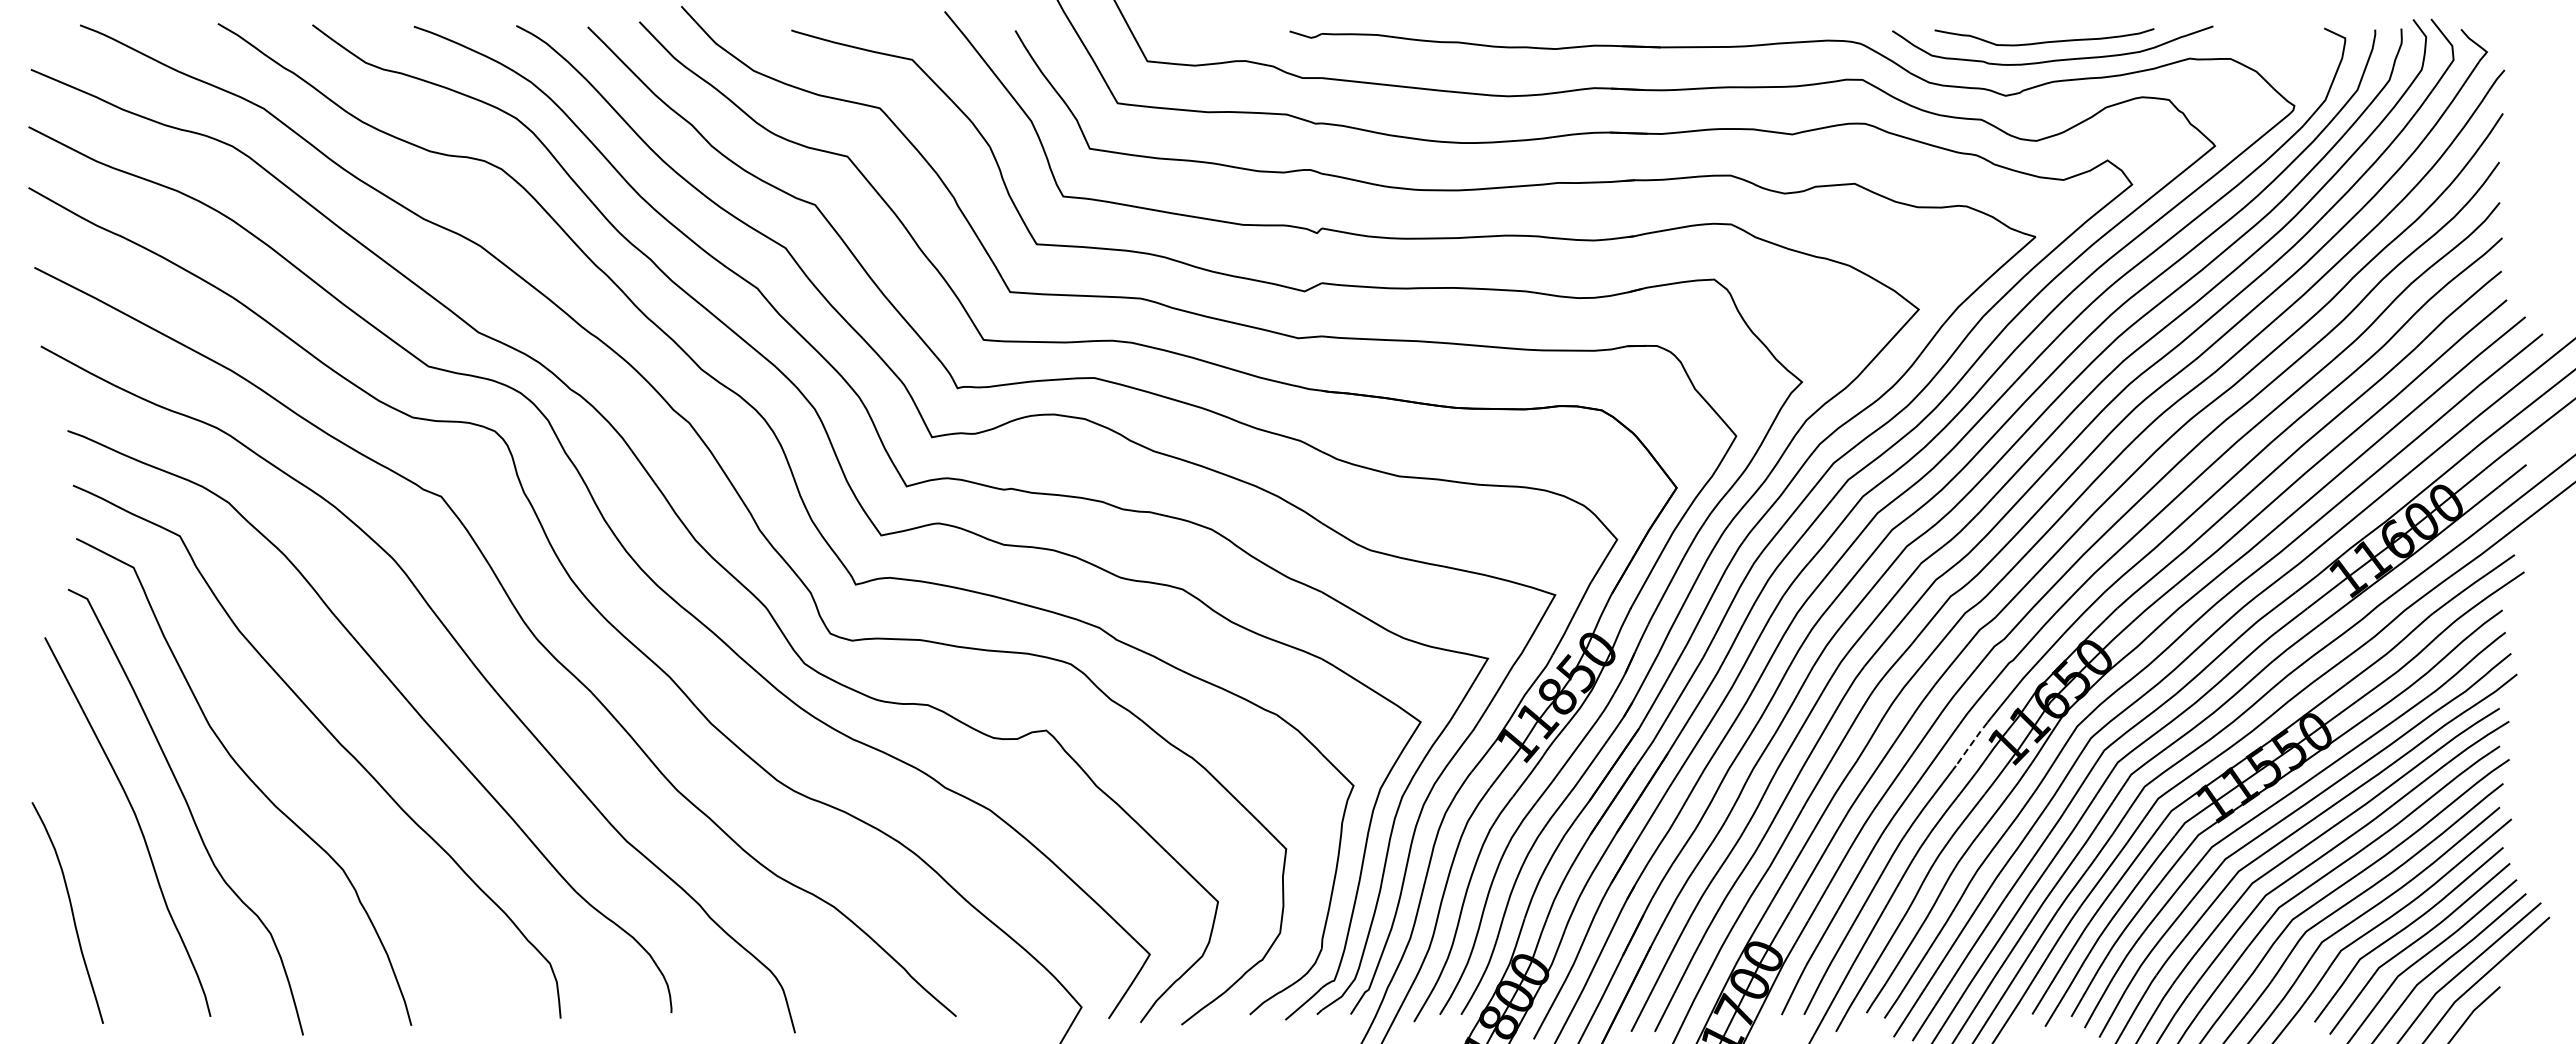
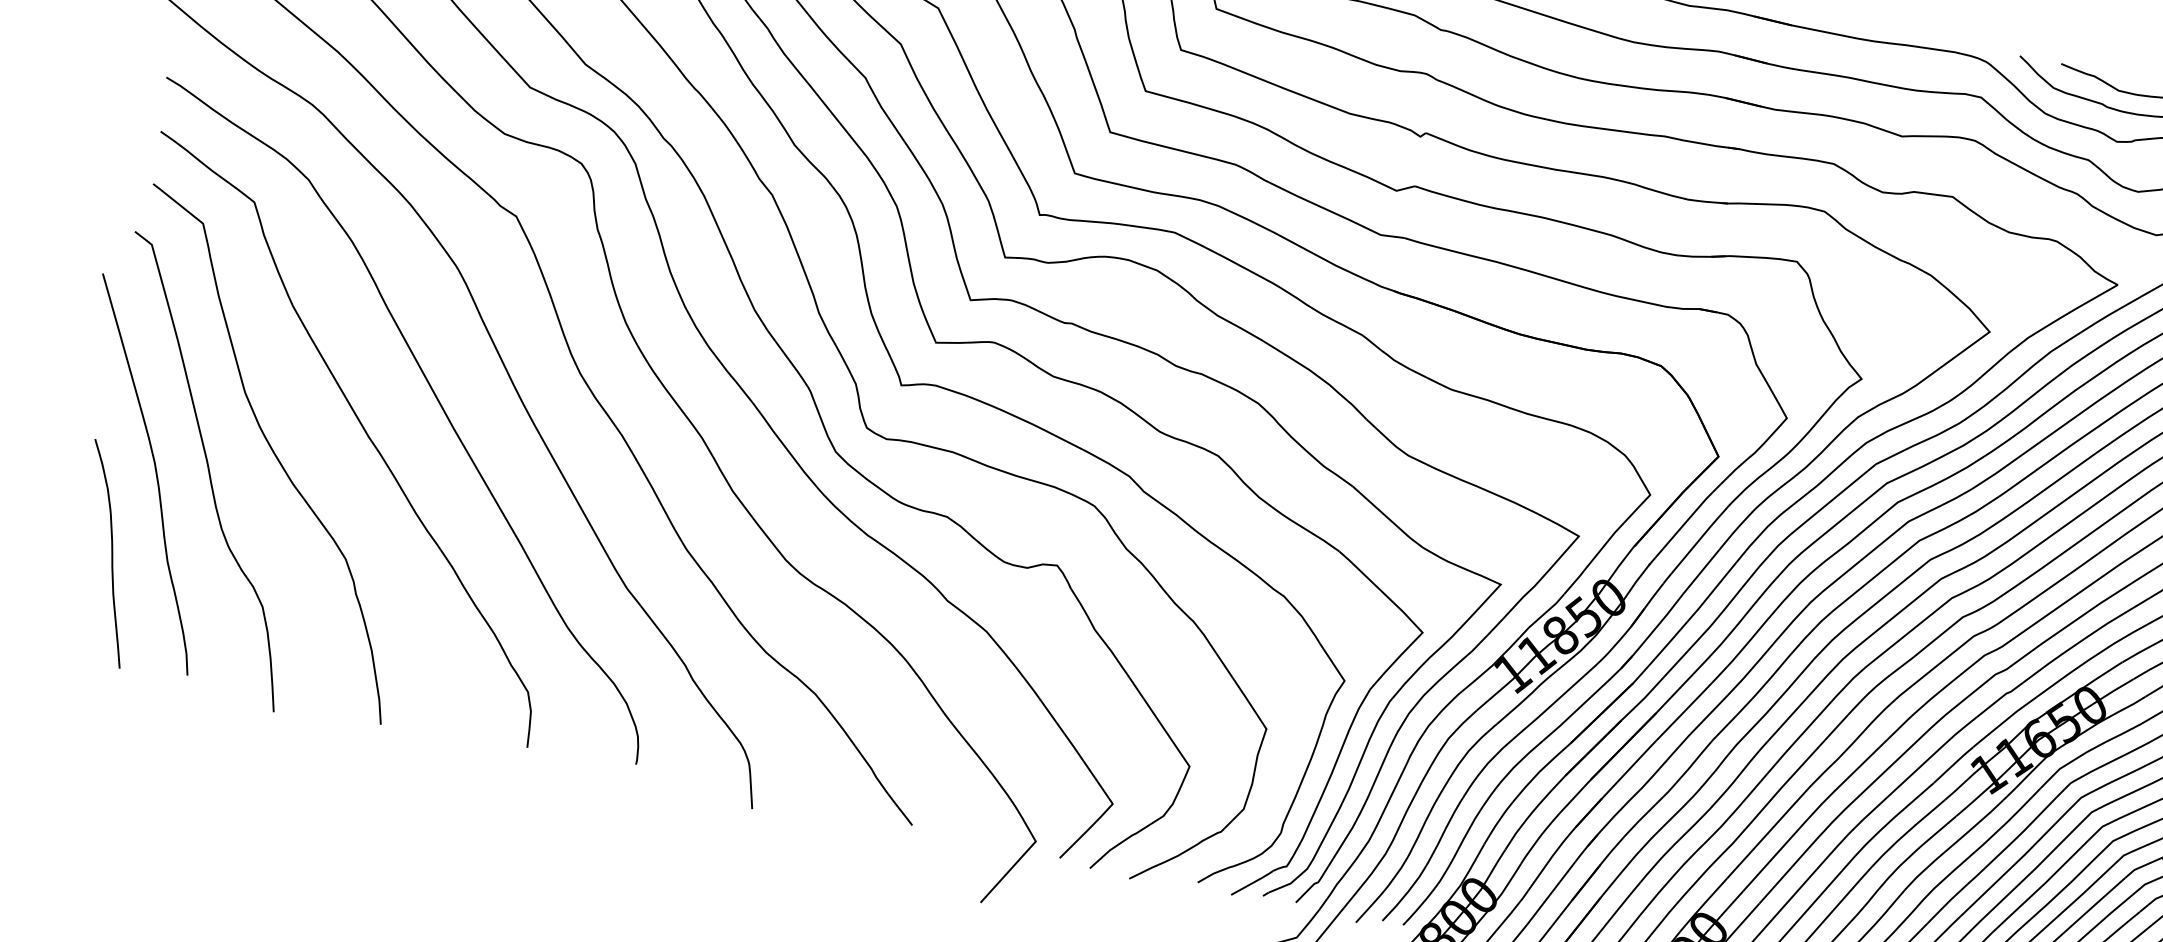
line: (1971, 743) -> (1953, 764), dashed -> solid
curve: (71, 912) -> (111, 554), moved

